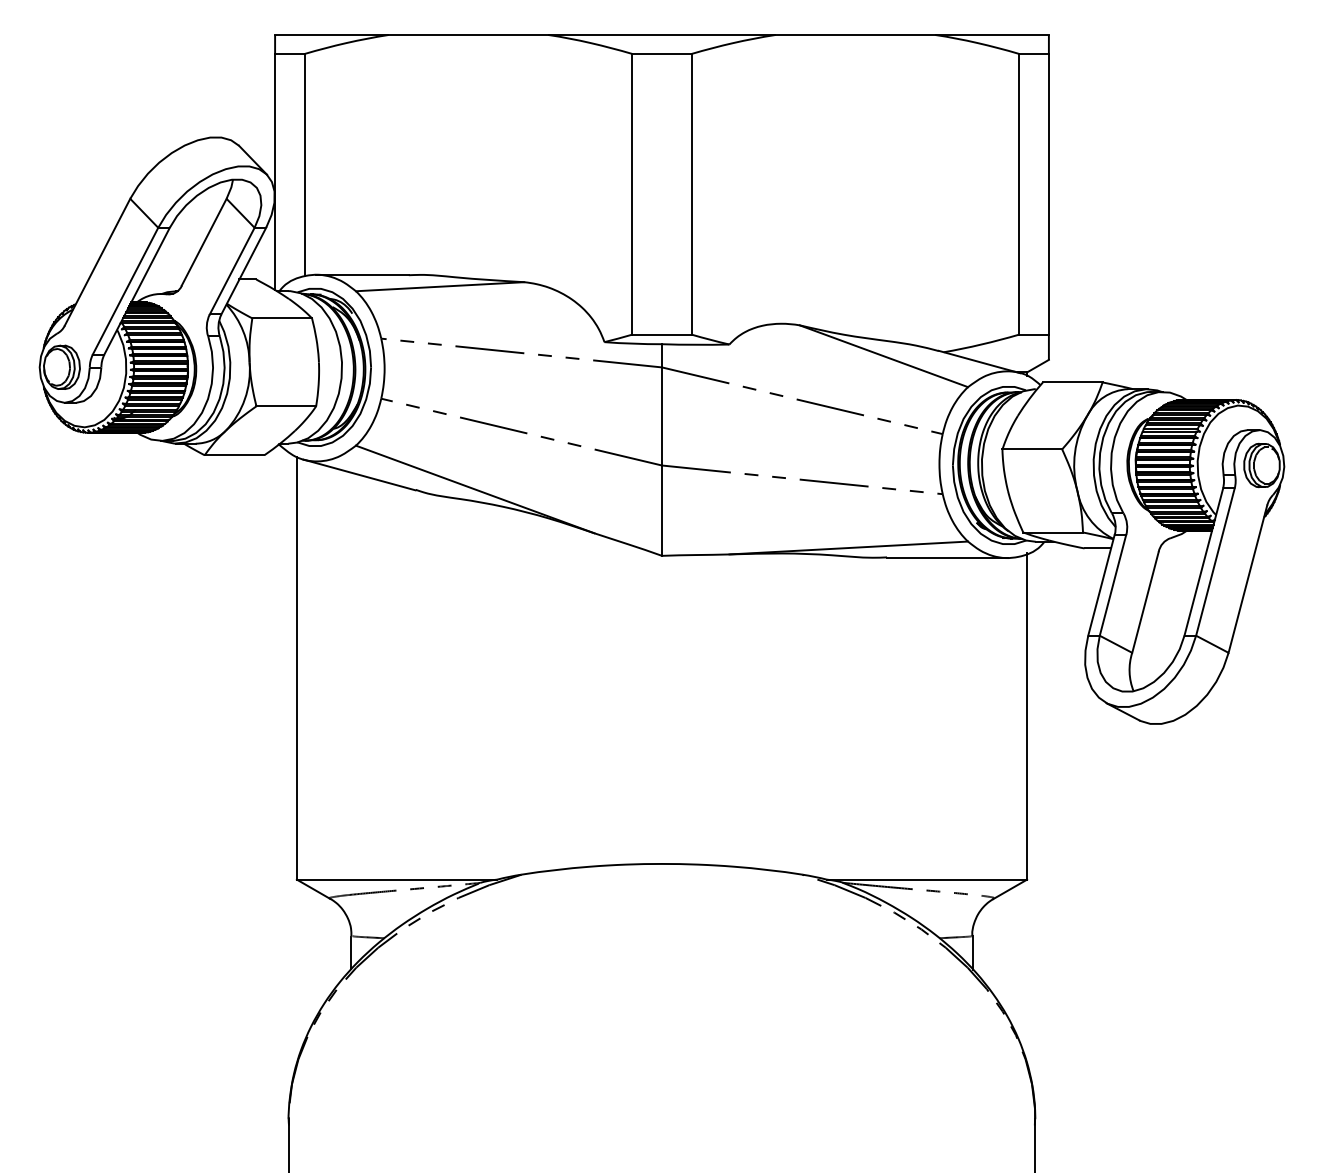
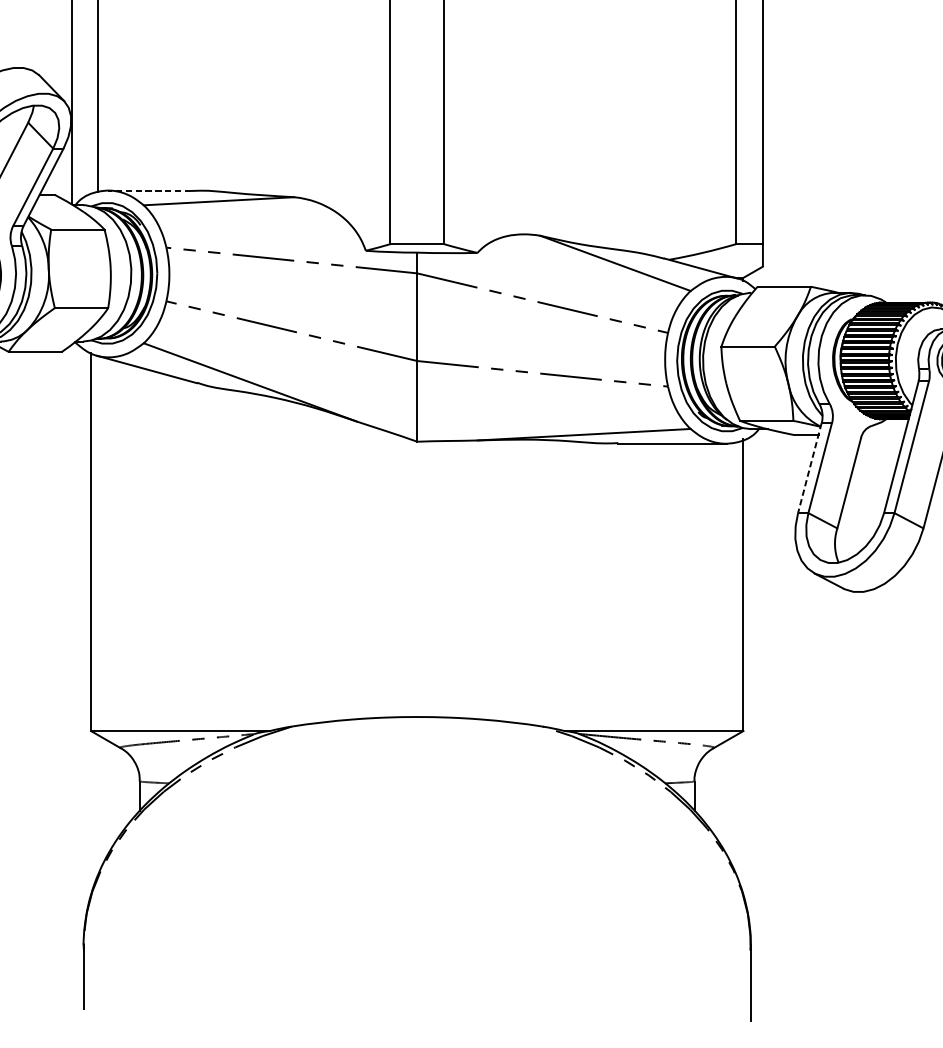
line: (362, 274) -> (149, 190), solid -> dashed
line: (1101, 585) -> (809, 468), solid -> dashed

